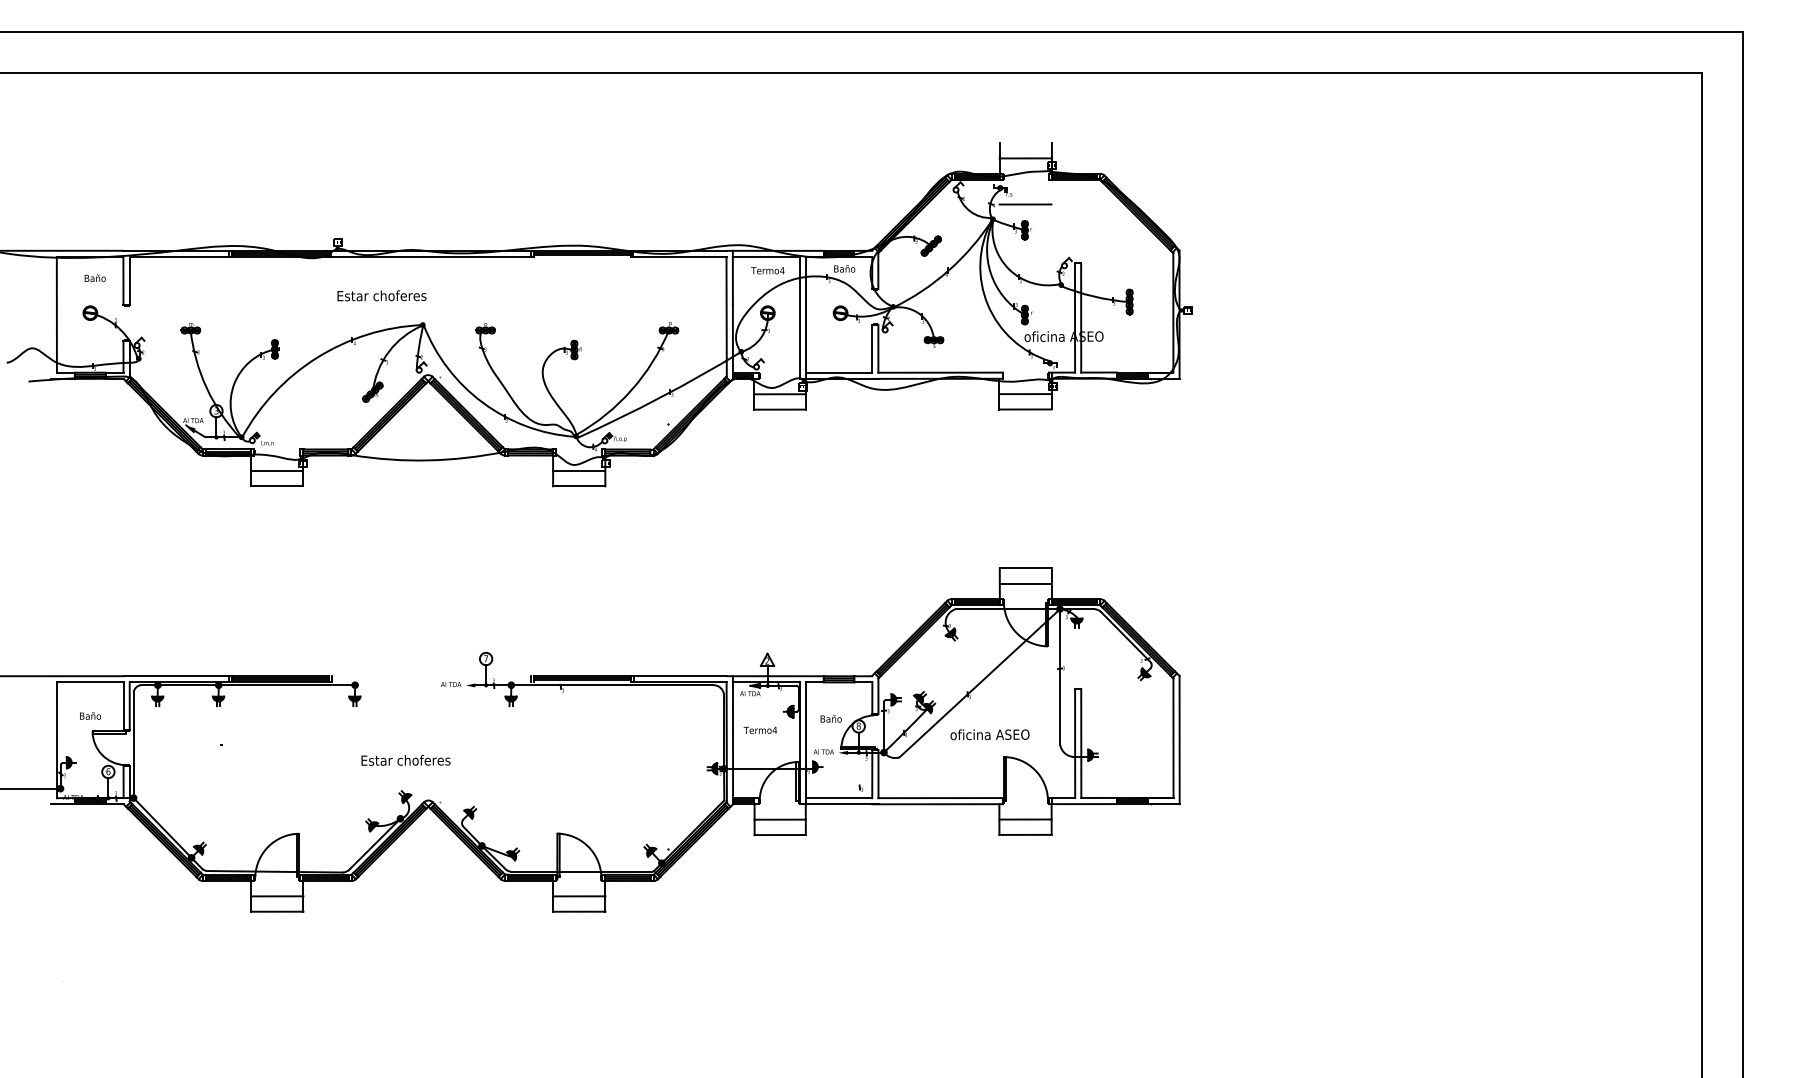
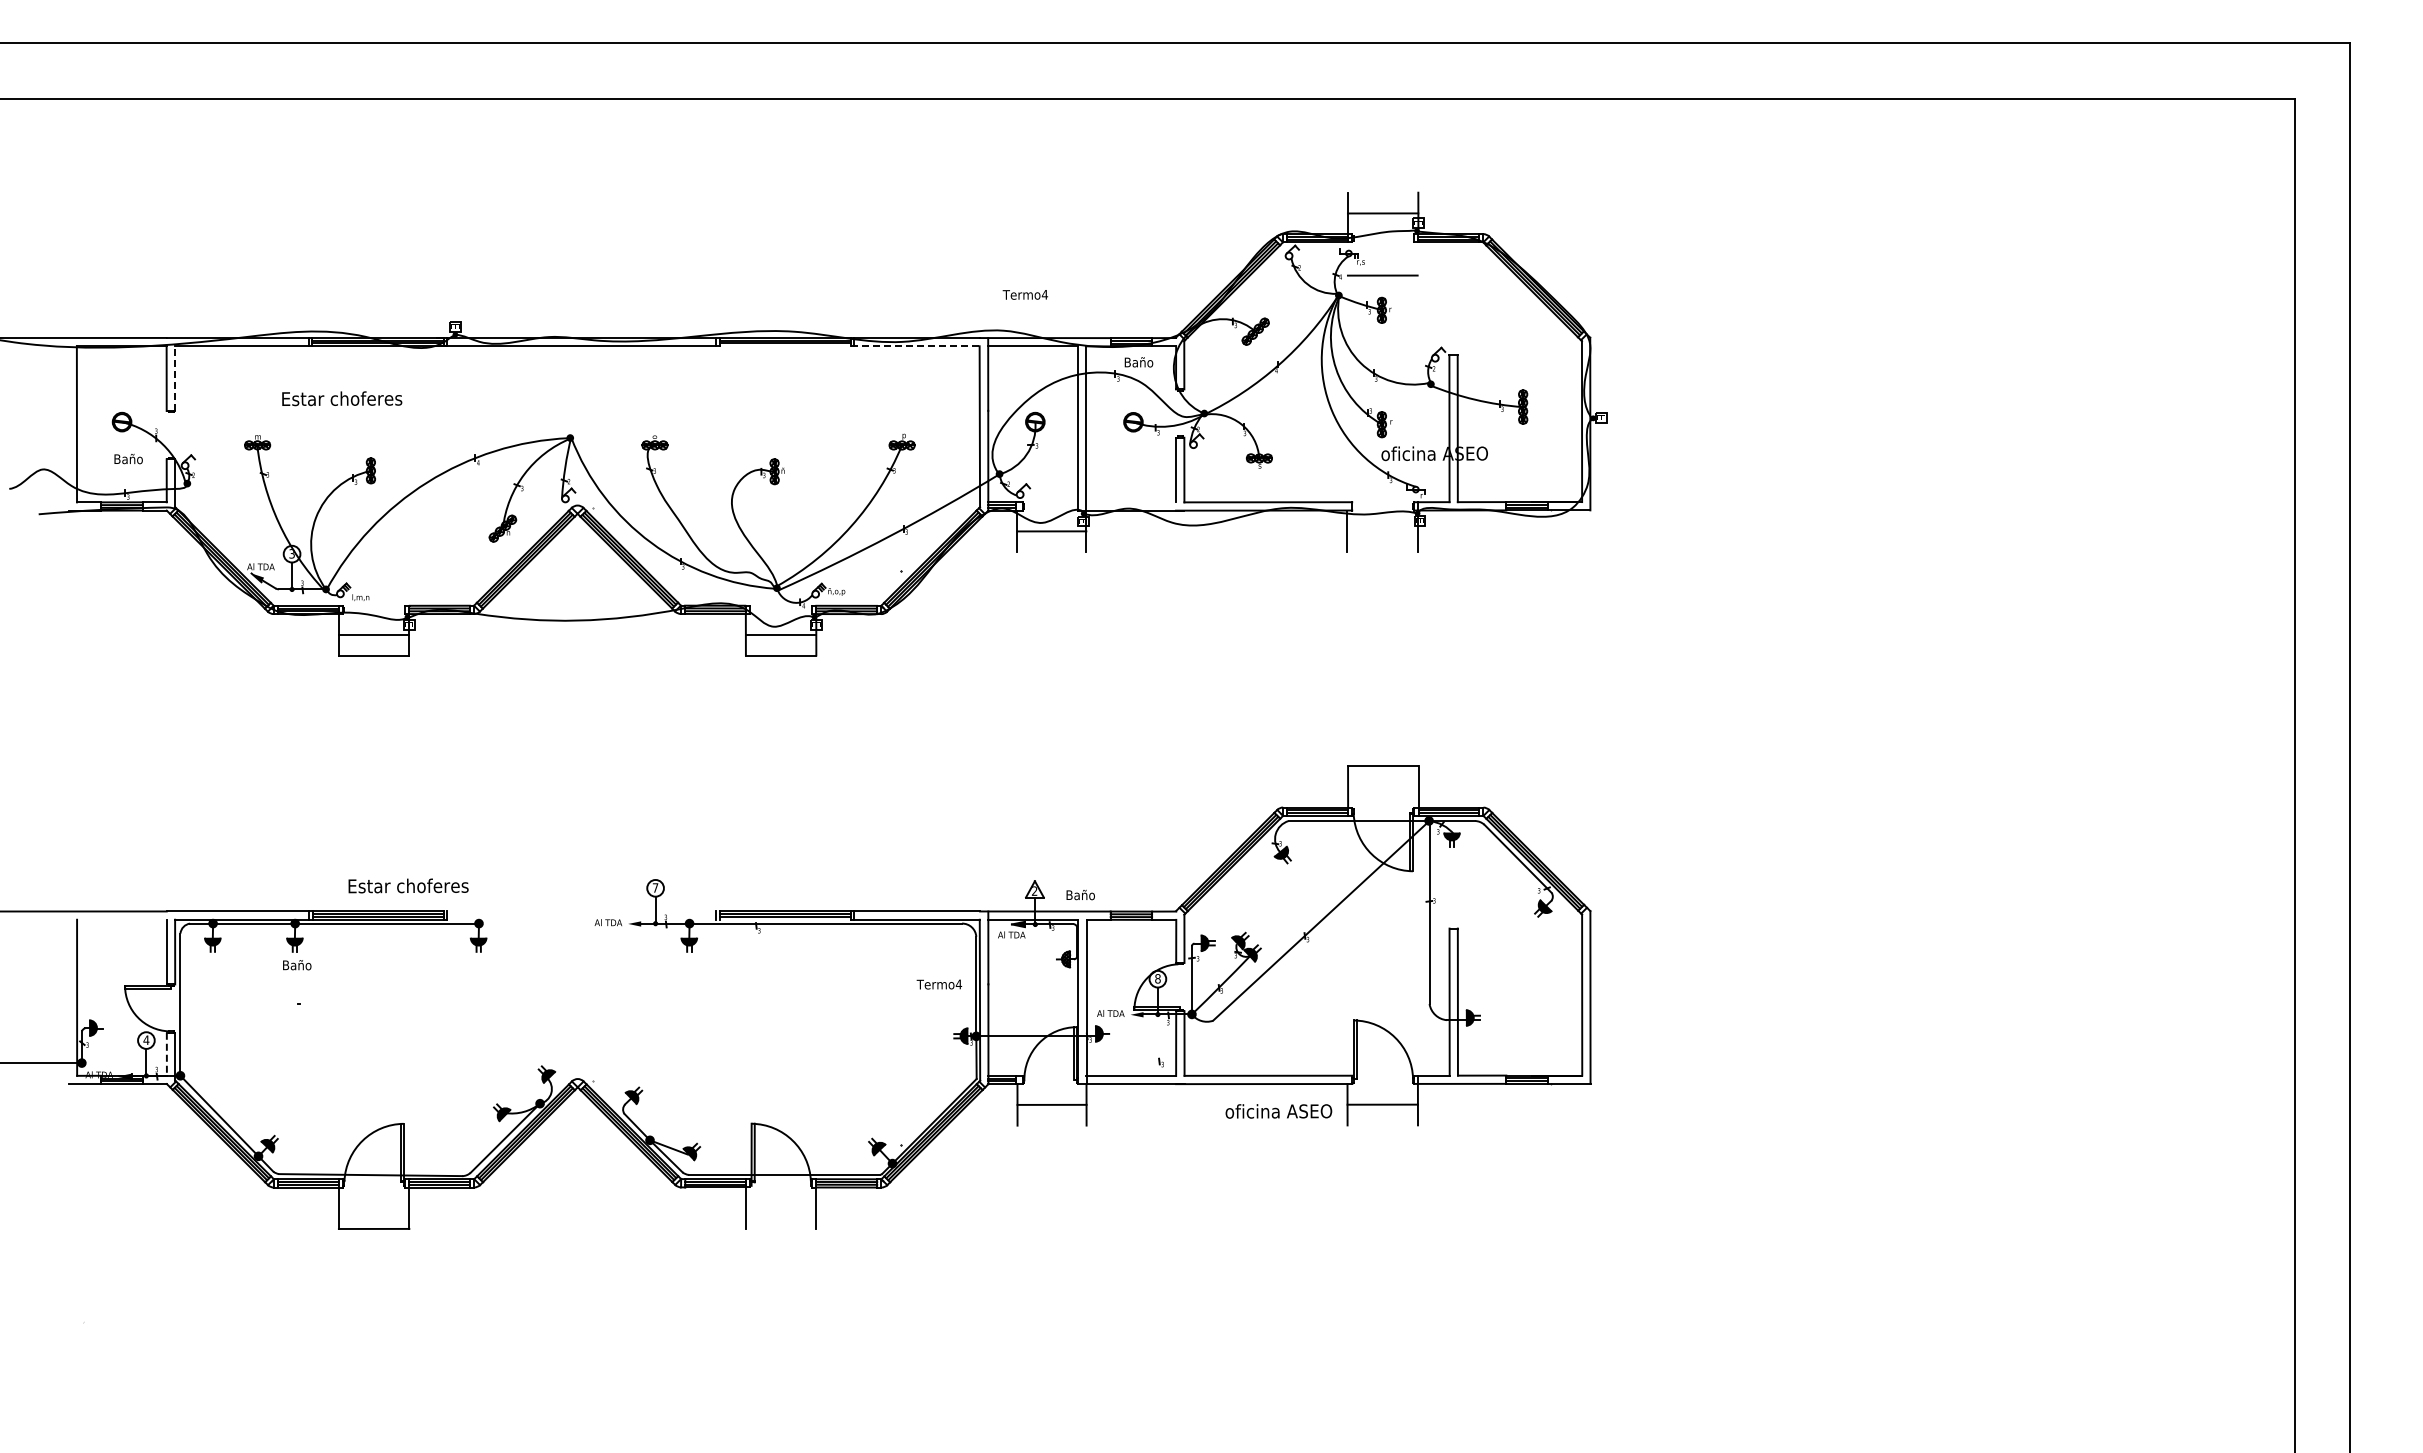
line: (678, 257) -> (915, 346), solid -> dashed
text: (767, 270) -> (1024, 294), moved
text: (95, 278) -> (128, 459), moved
line: (129, 280) -> (174, 378), solid -> dashed
text: (382, 295) -> (342, 398), moved
line: (839, 372) -> (1131, 502), removed
line: (1025, 394) -> (1382, 531), removed
line: (779, 409) -> (1051, 552), removed
line: (1025, 409) -> (1382, 551), removed
line: (1026, 583) -> (1383, 786), removed
line: (89, 682) -> (121, 919), removed
text: (90, 716) -> (297, 965), moved
text: (830, 718) -> (1080, 894), moved
text: (760, 730) -> (939, 984), moved
text: (989, 734) -> (1278, 1111), moved
text: (405, 760) -> (408, 885), moved
text: (108, 771) -> (146, 1040), 6 -> 4
line: (123, 782) -> (166, 1054), solid -> dashed
line: (779, 834) -> (1051, 1125), removed
line: (1025, 834) -> (1382, 1125), removed
line: (276, 896) -> (373, 1208), removed
line: (579, 896) -> (781, 1208), removed
line: (579, 911) -> (781, 1228), removed

